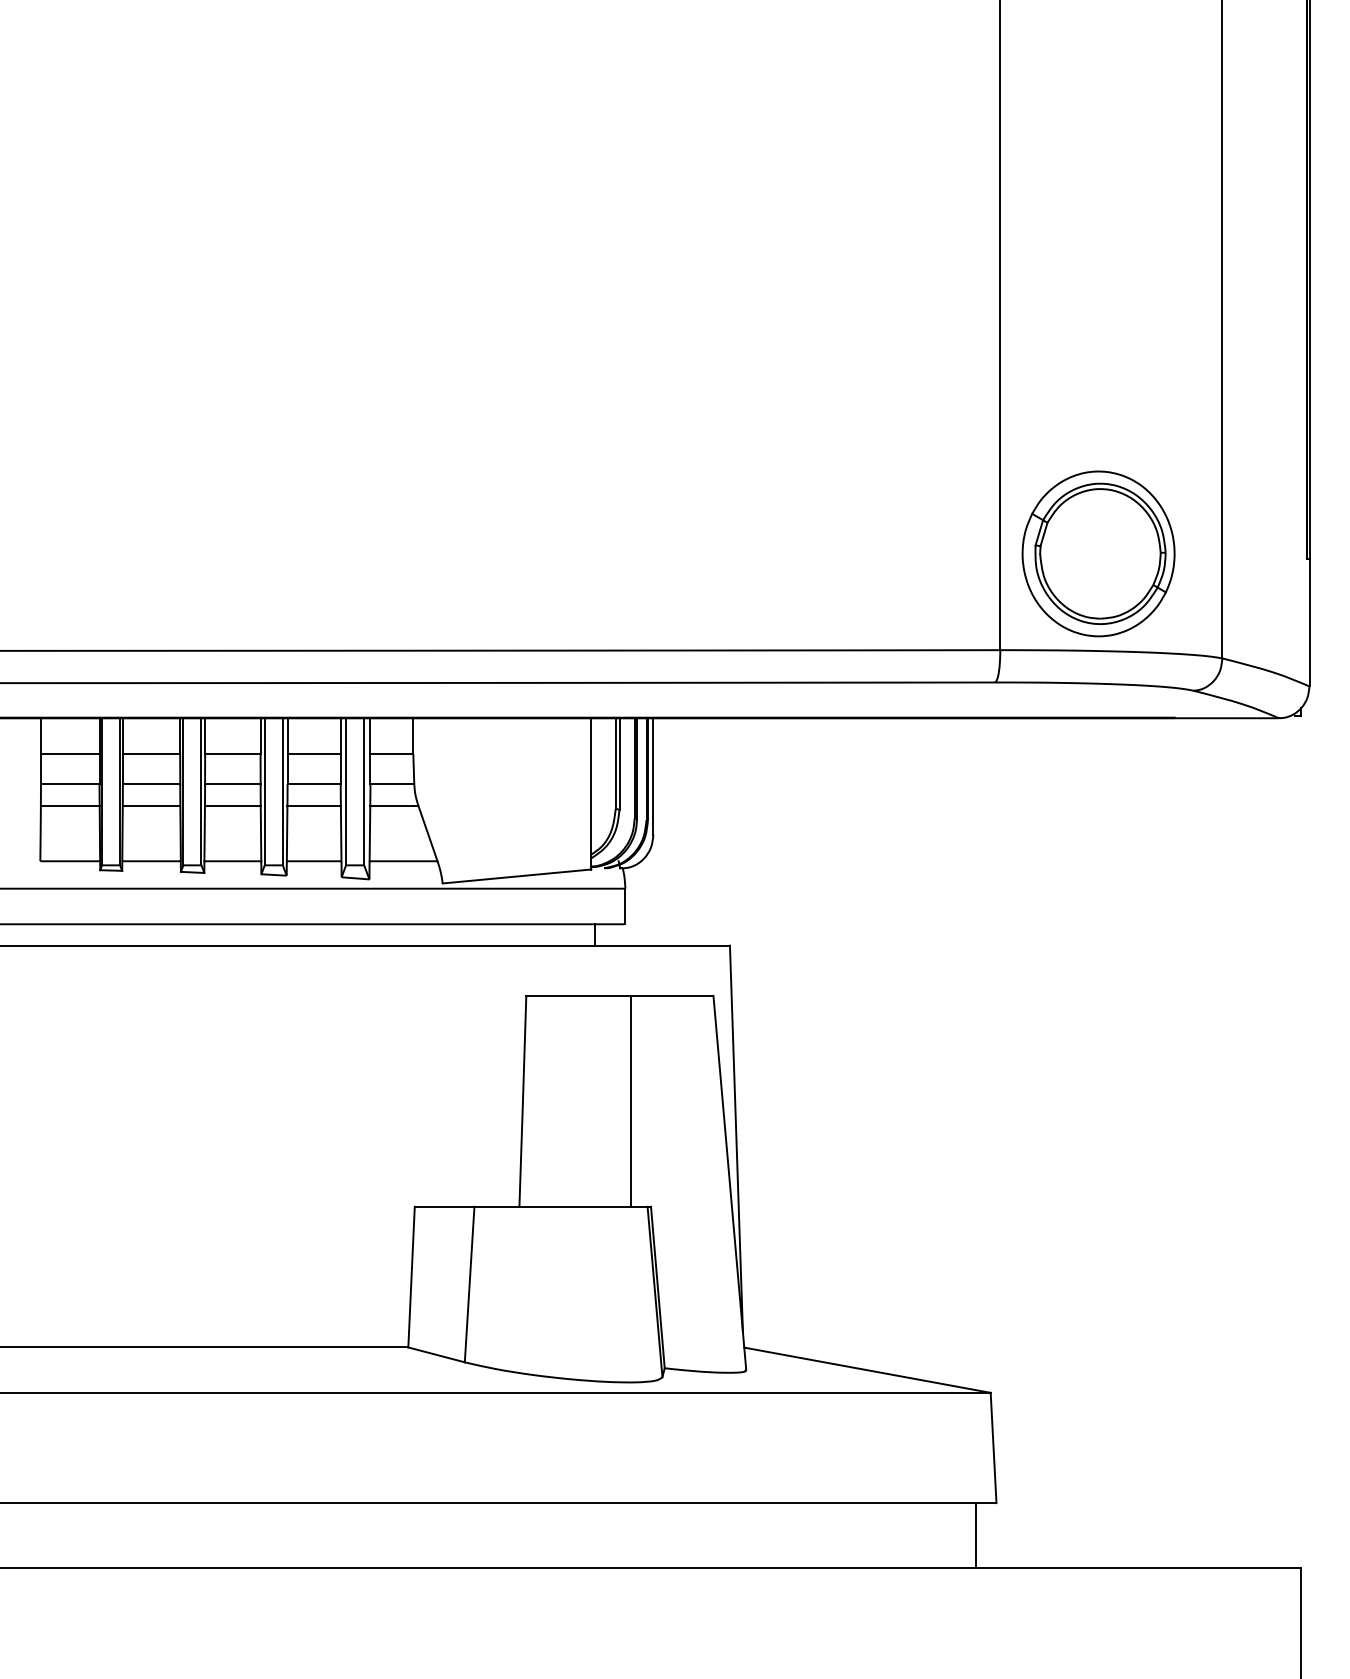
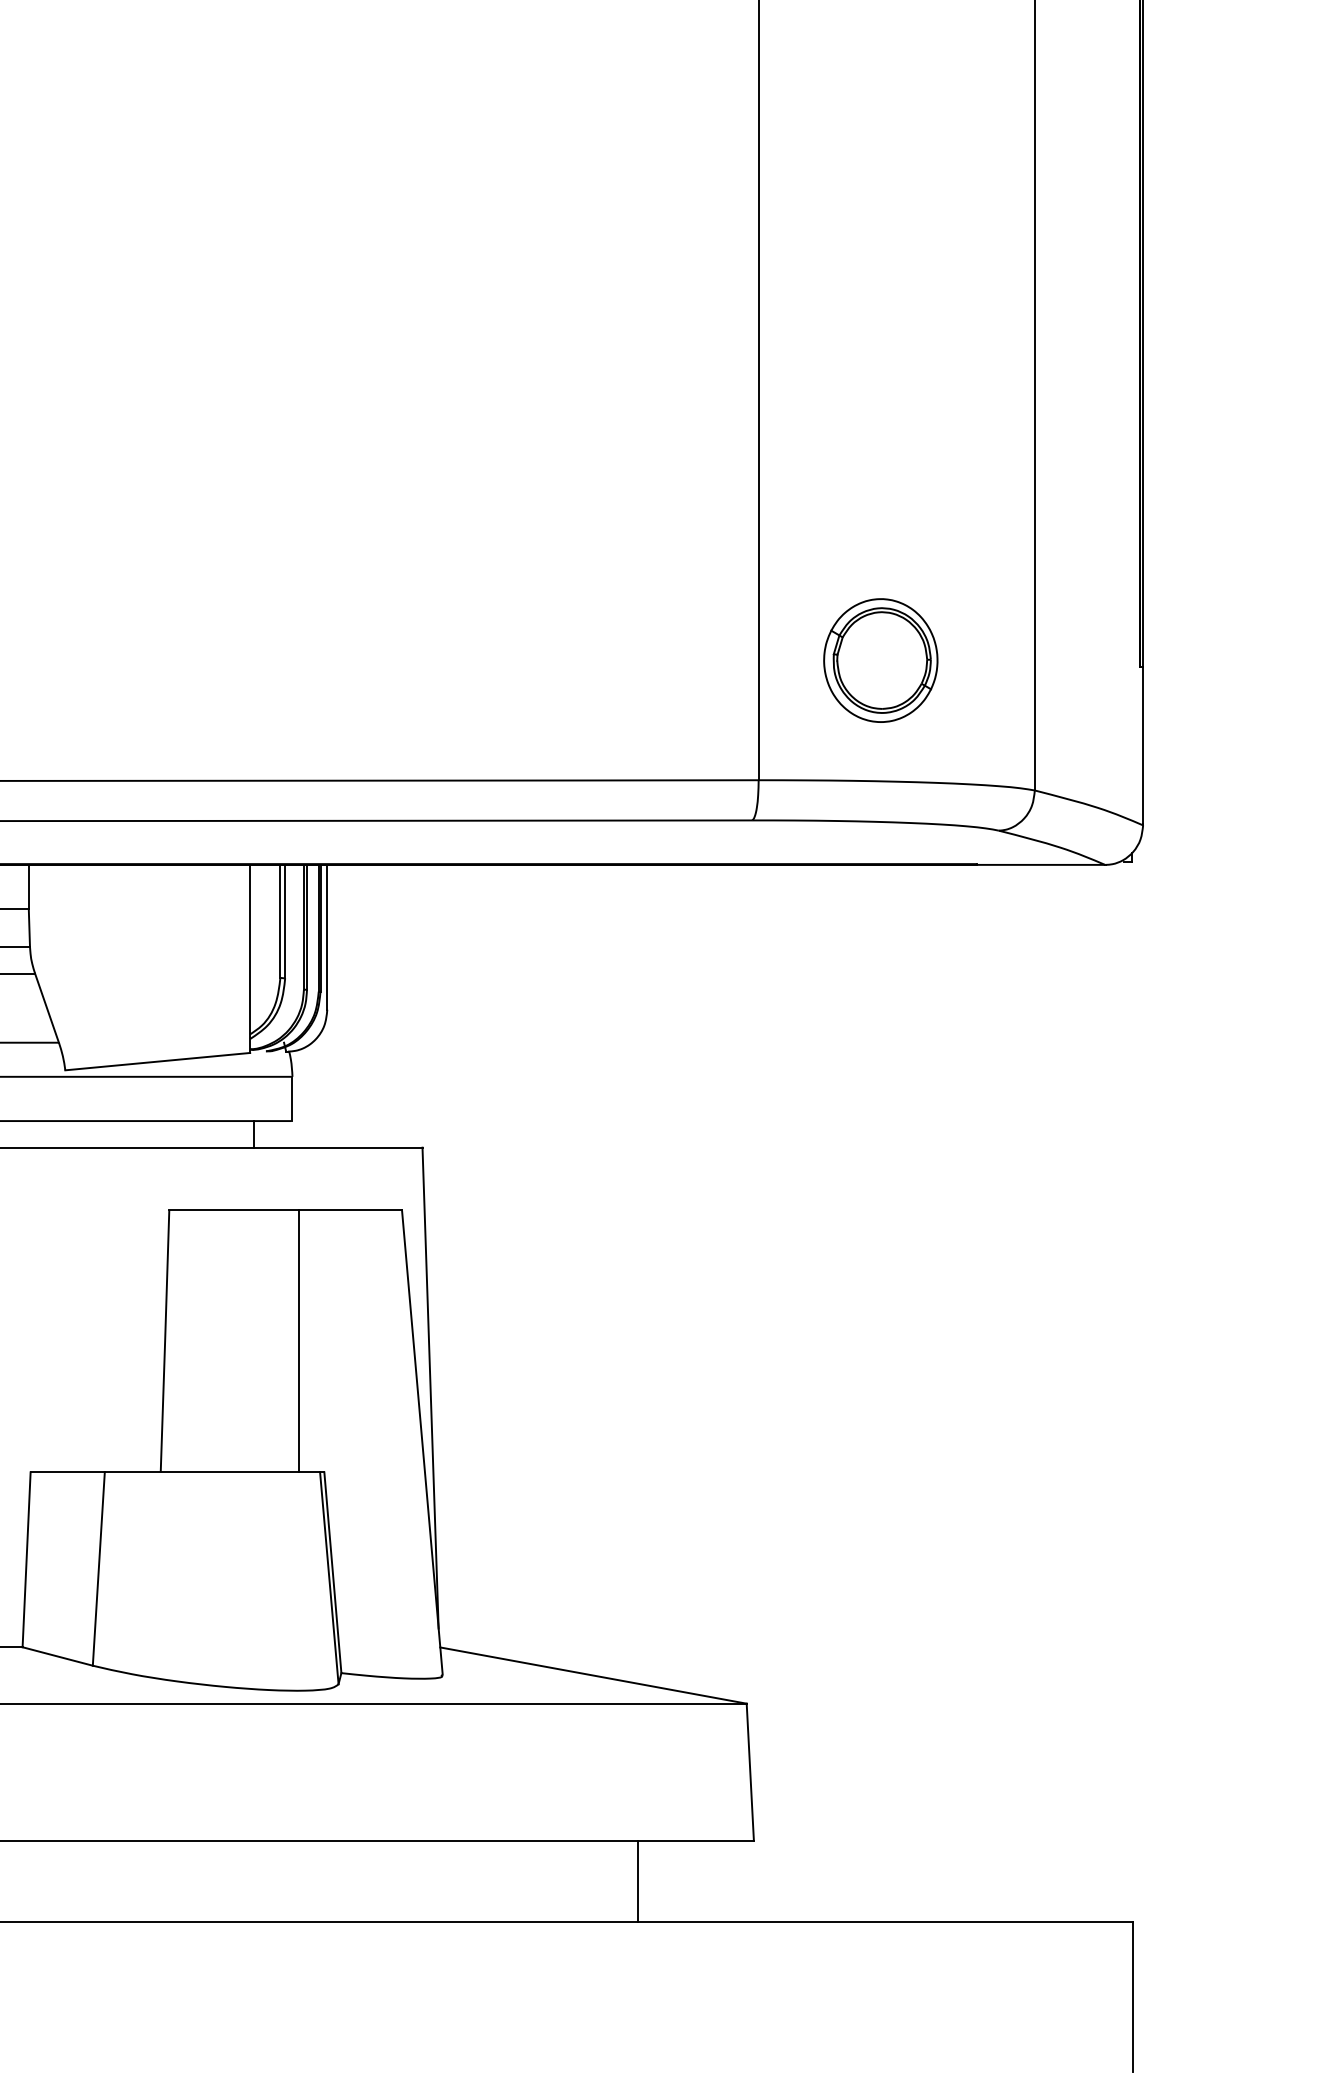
part: (1098, 553) -> (880, 660), size x0.6
line: (976, 1535) -> (638, 1881), moved

